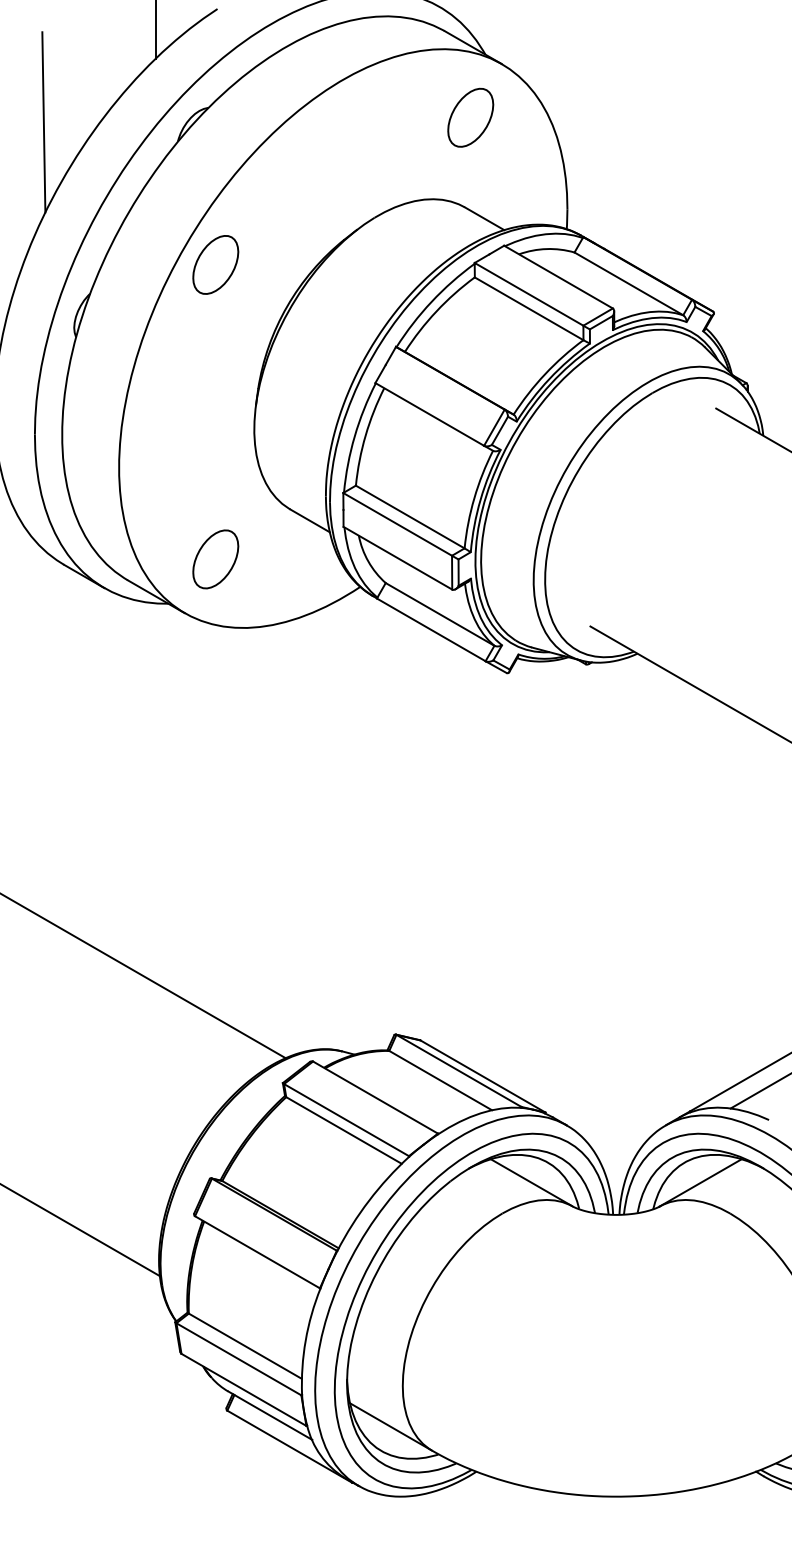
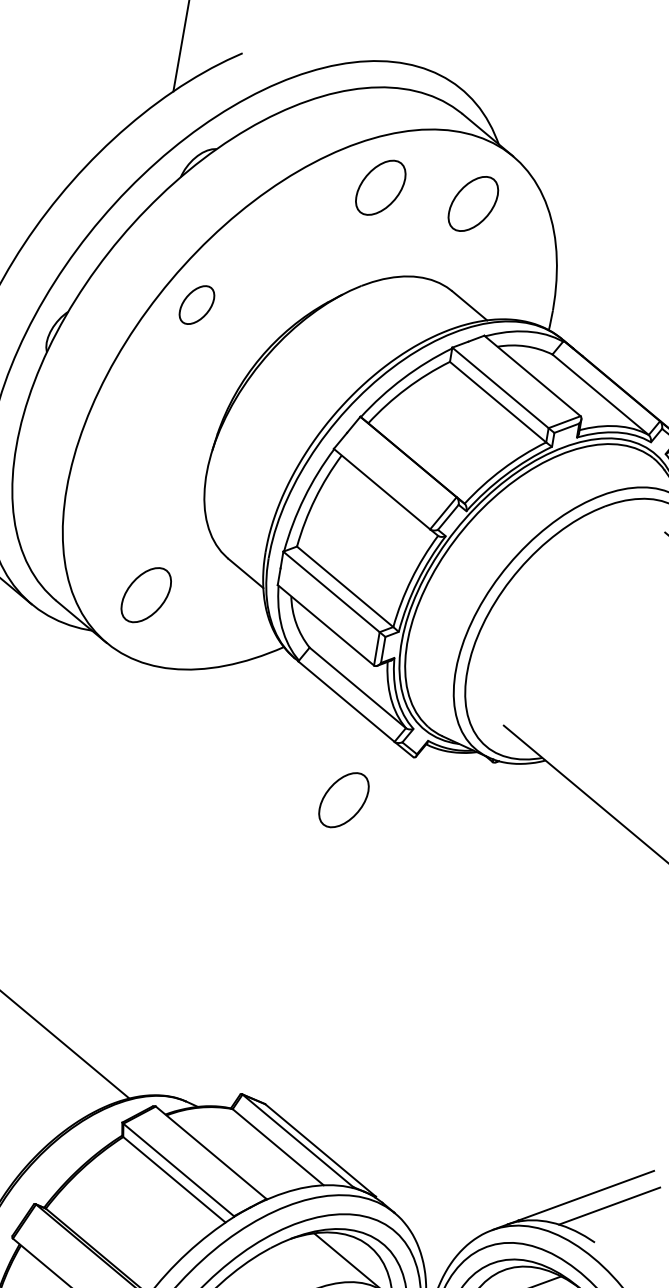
part: (376, 117) -> (380, 187), added
line: (43, 122) -> (51, 135), removed
part: (215, 264) -> (196, 304), size x0.7
part: (445, 727) -> (343, 800), added

